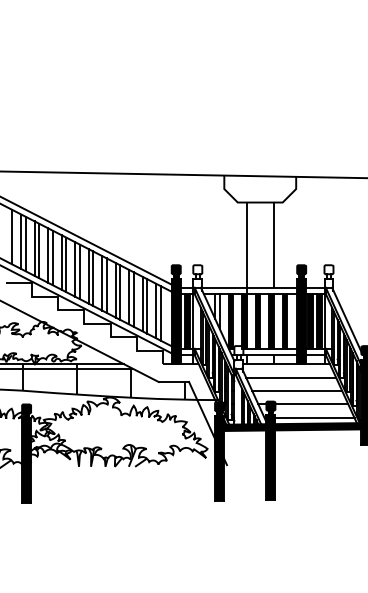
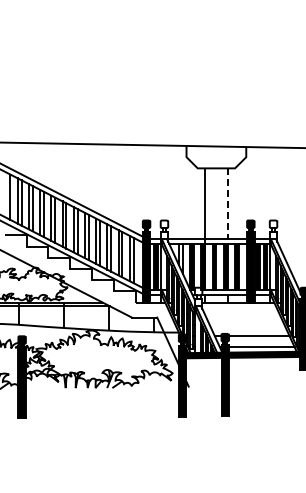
line: (273, 245) -> (227, 204), solid -> dashed
line: (290, 377) -> (241, 313), removed
line: (296, 391) -> (246, 325), removed

